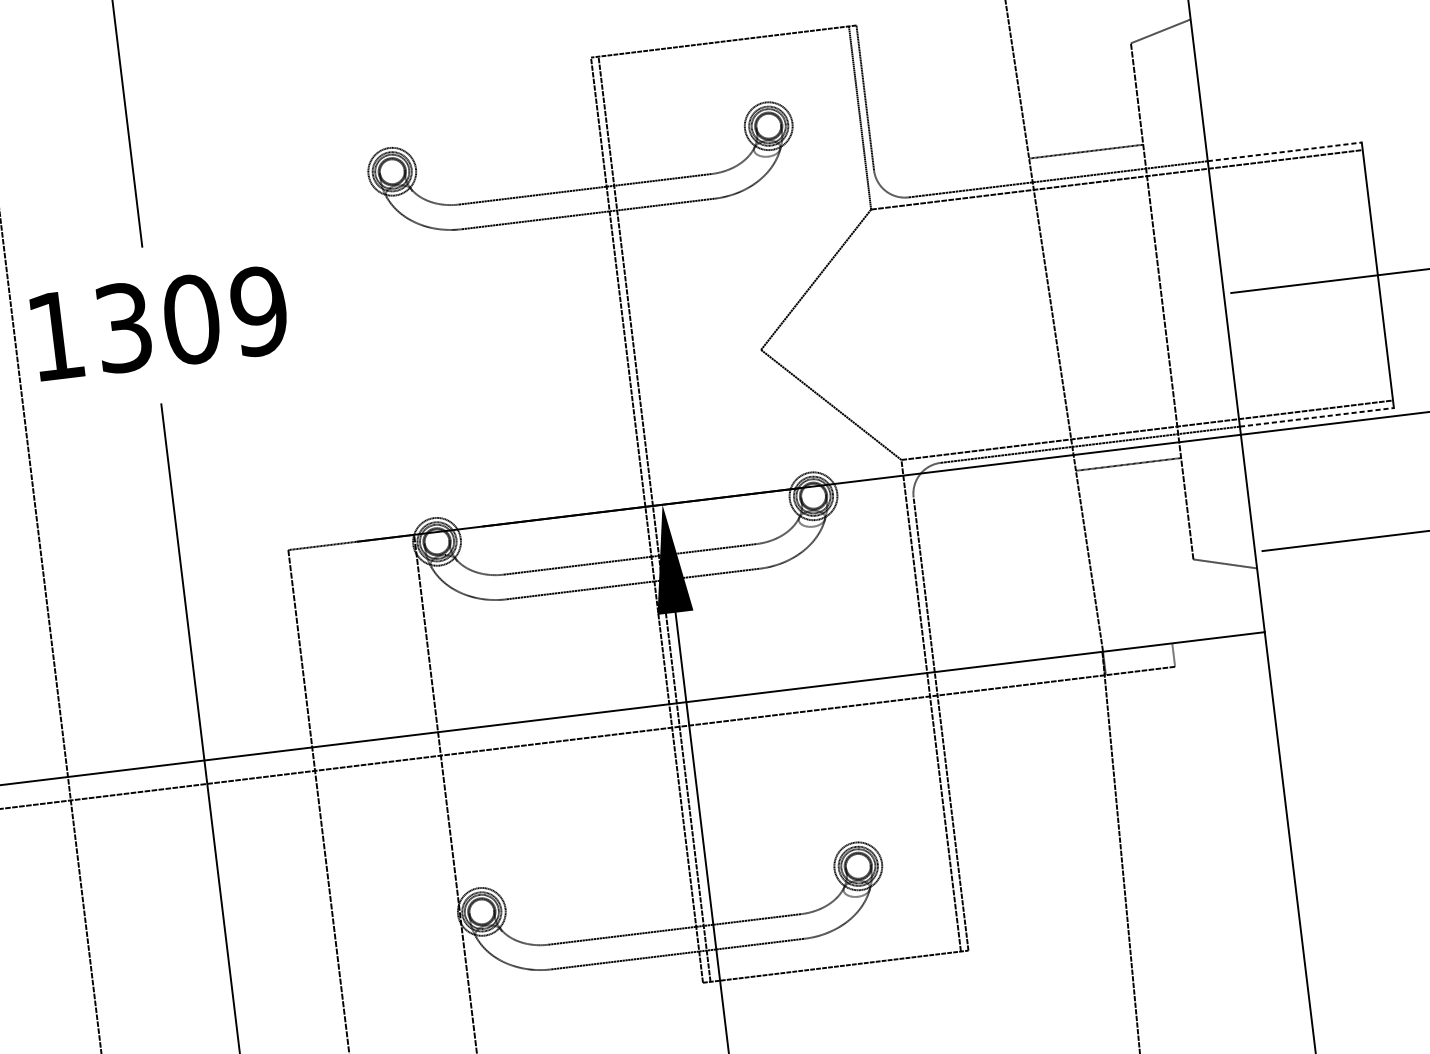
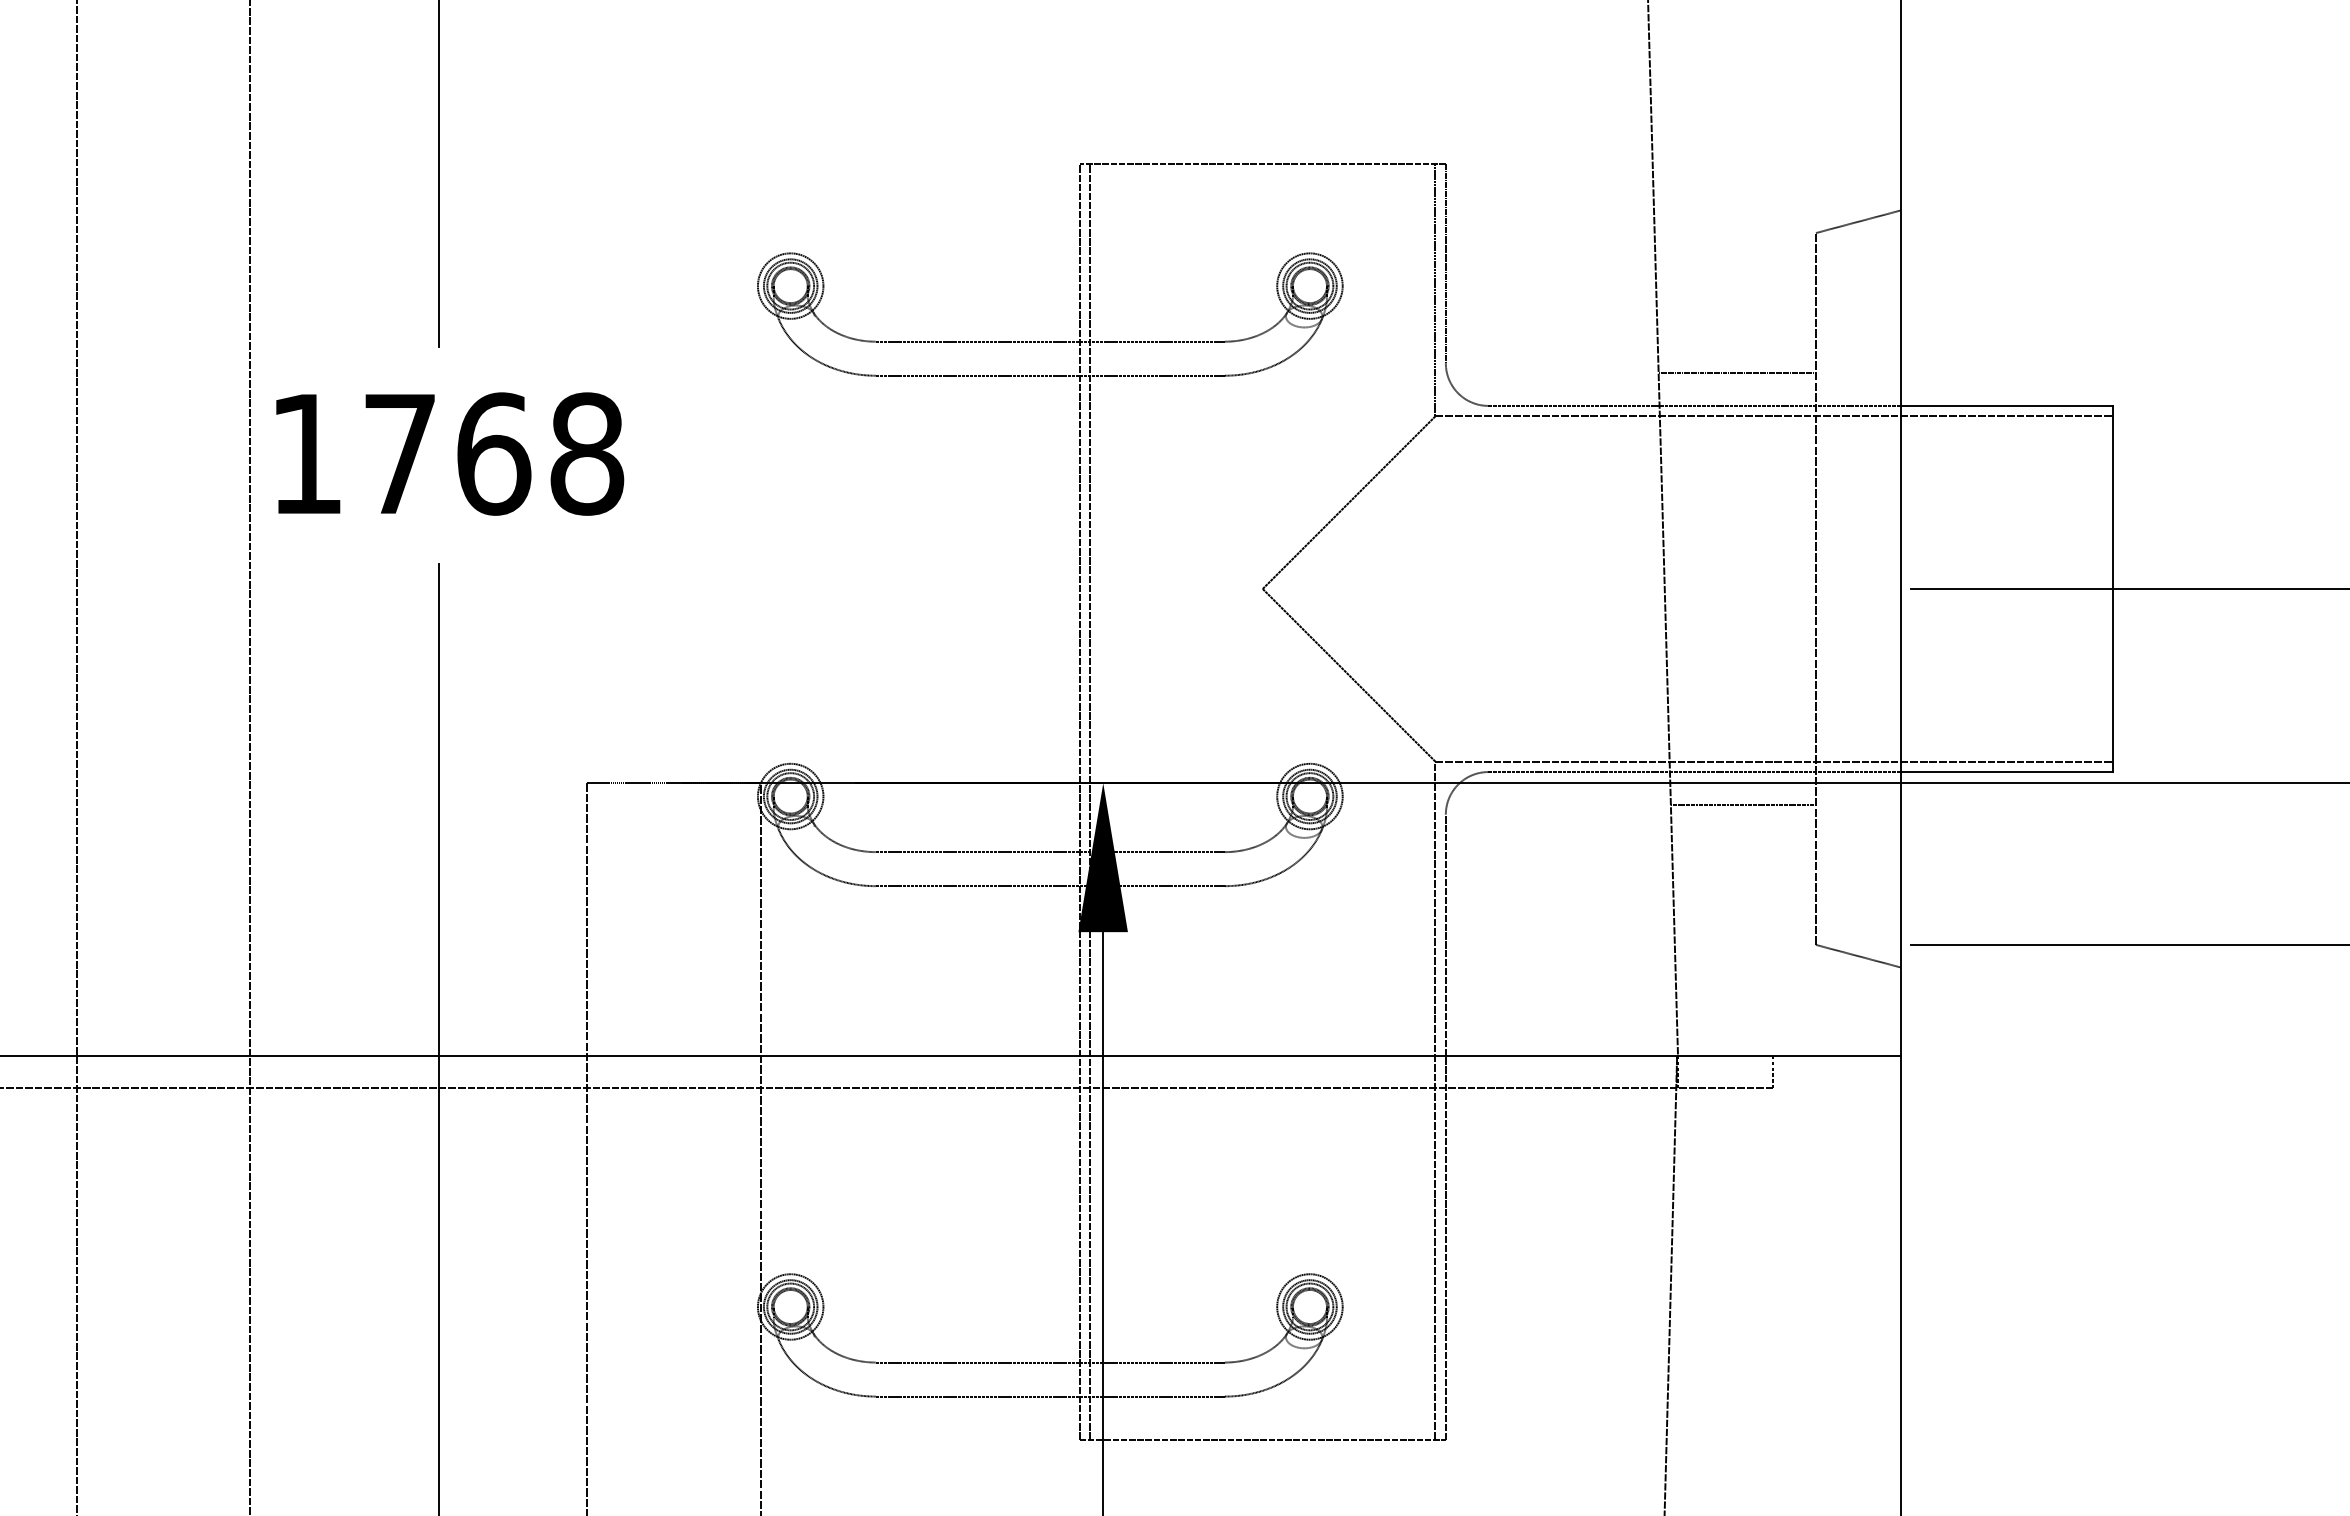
line: (1284, 151) -> (2007, 405), dashed -> solid
text: (192, 319) -> (494, 453), 1309 -> 1768
line: (1317, 417) -> (2007, 772), dashed -> solid

